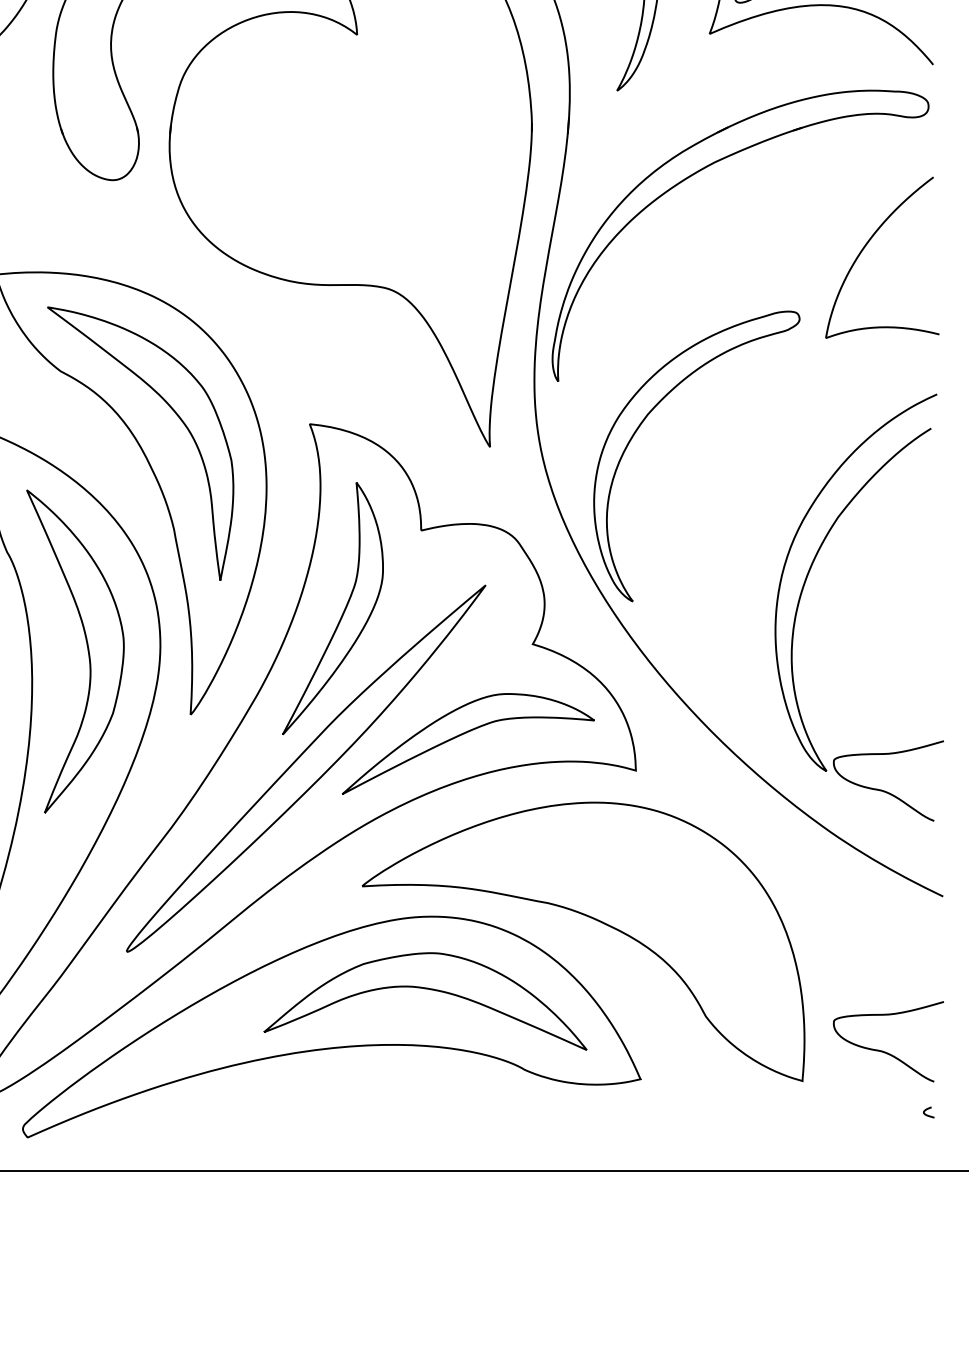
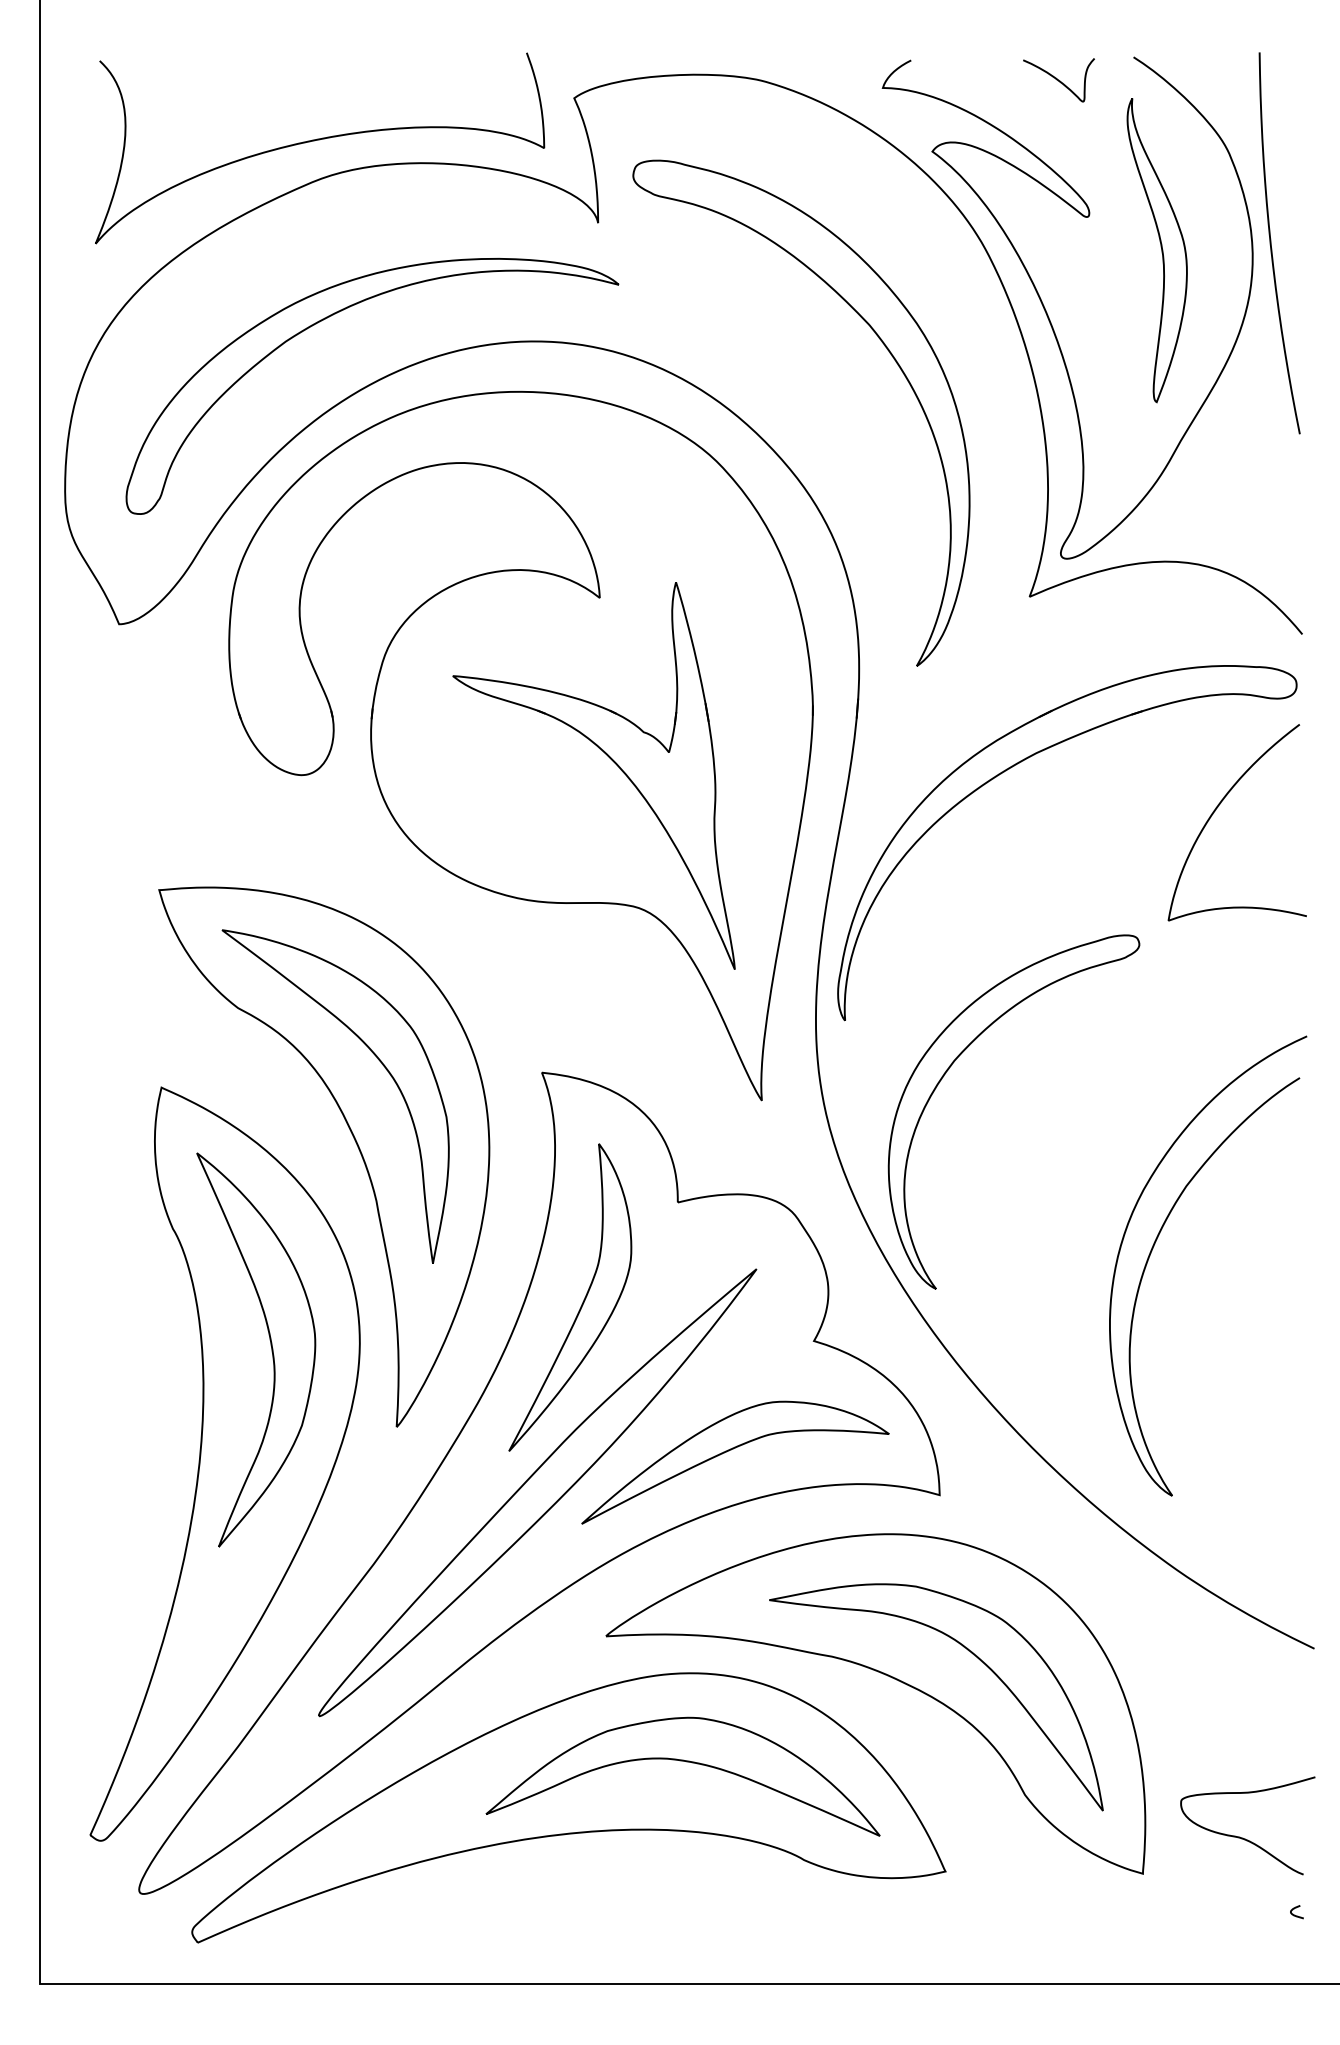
part: (365, 166) -> (609, 758), added
curve: (866, 245) -> (1218, 807), moved
curve: (884, 790) -> (1242, 1519), removed
part: (663, 902) -> (973, 1655), added

